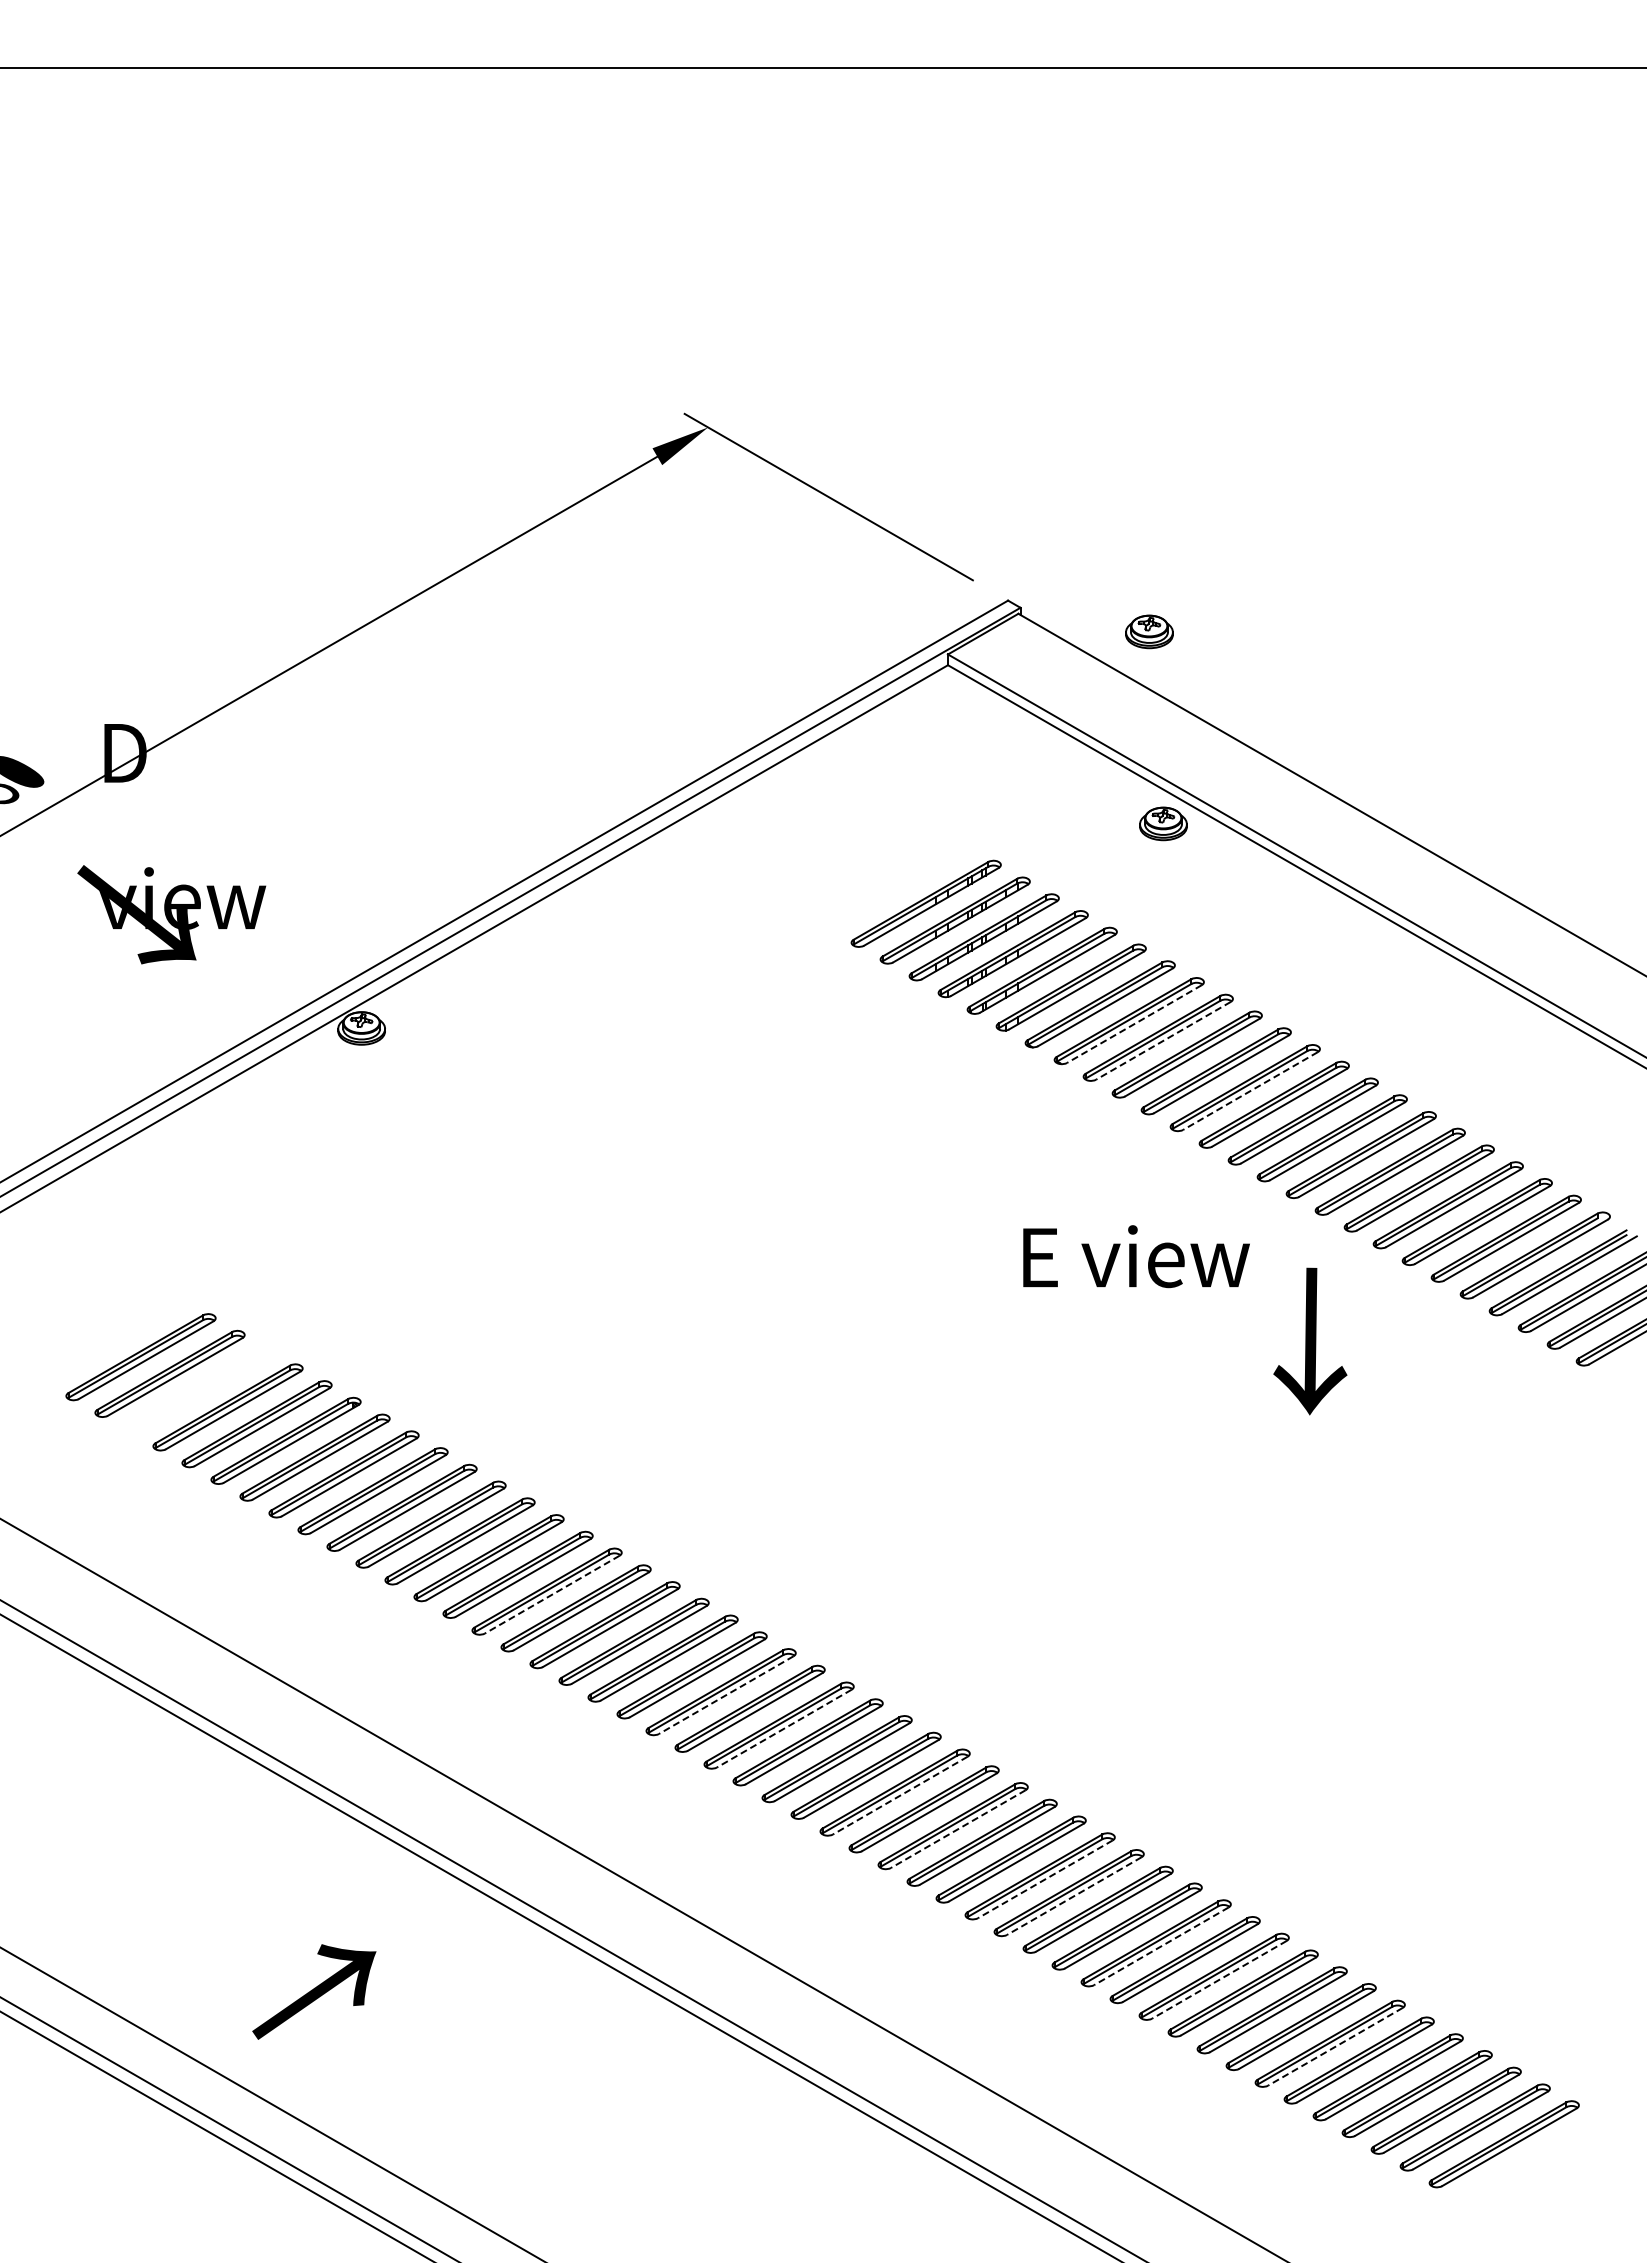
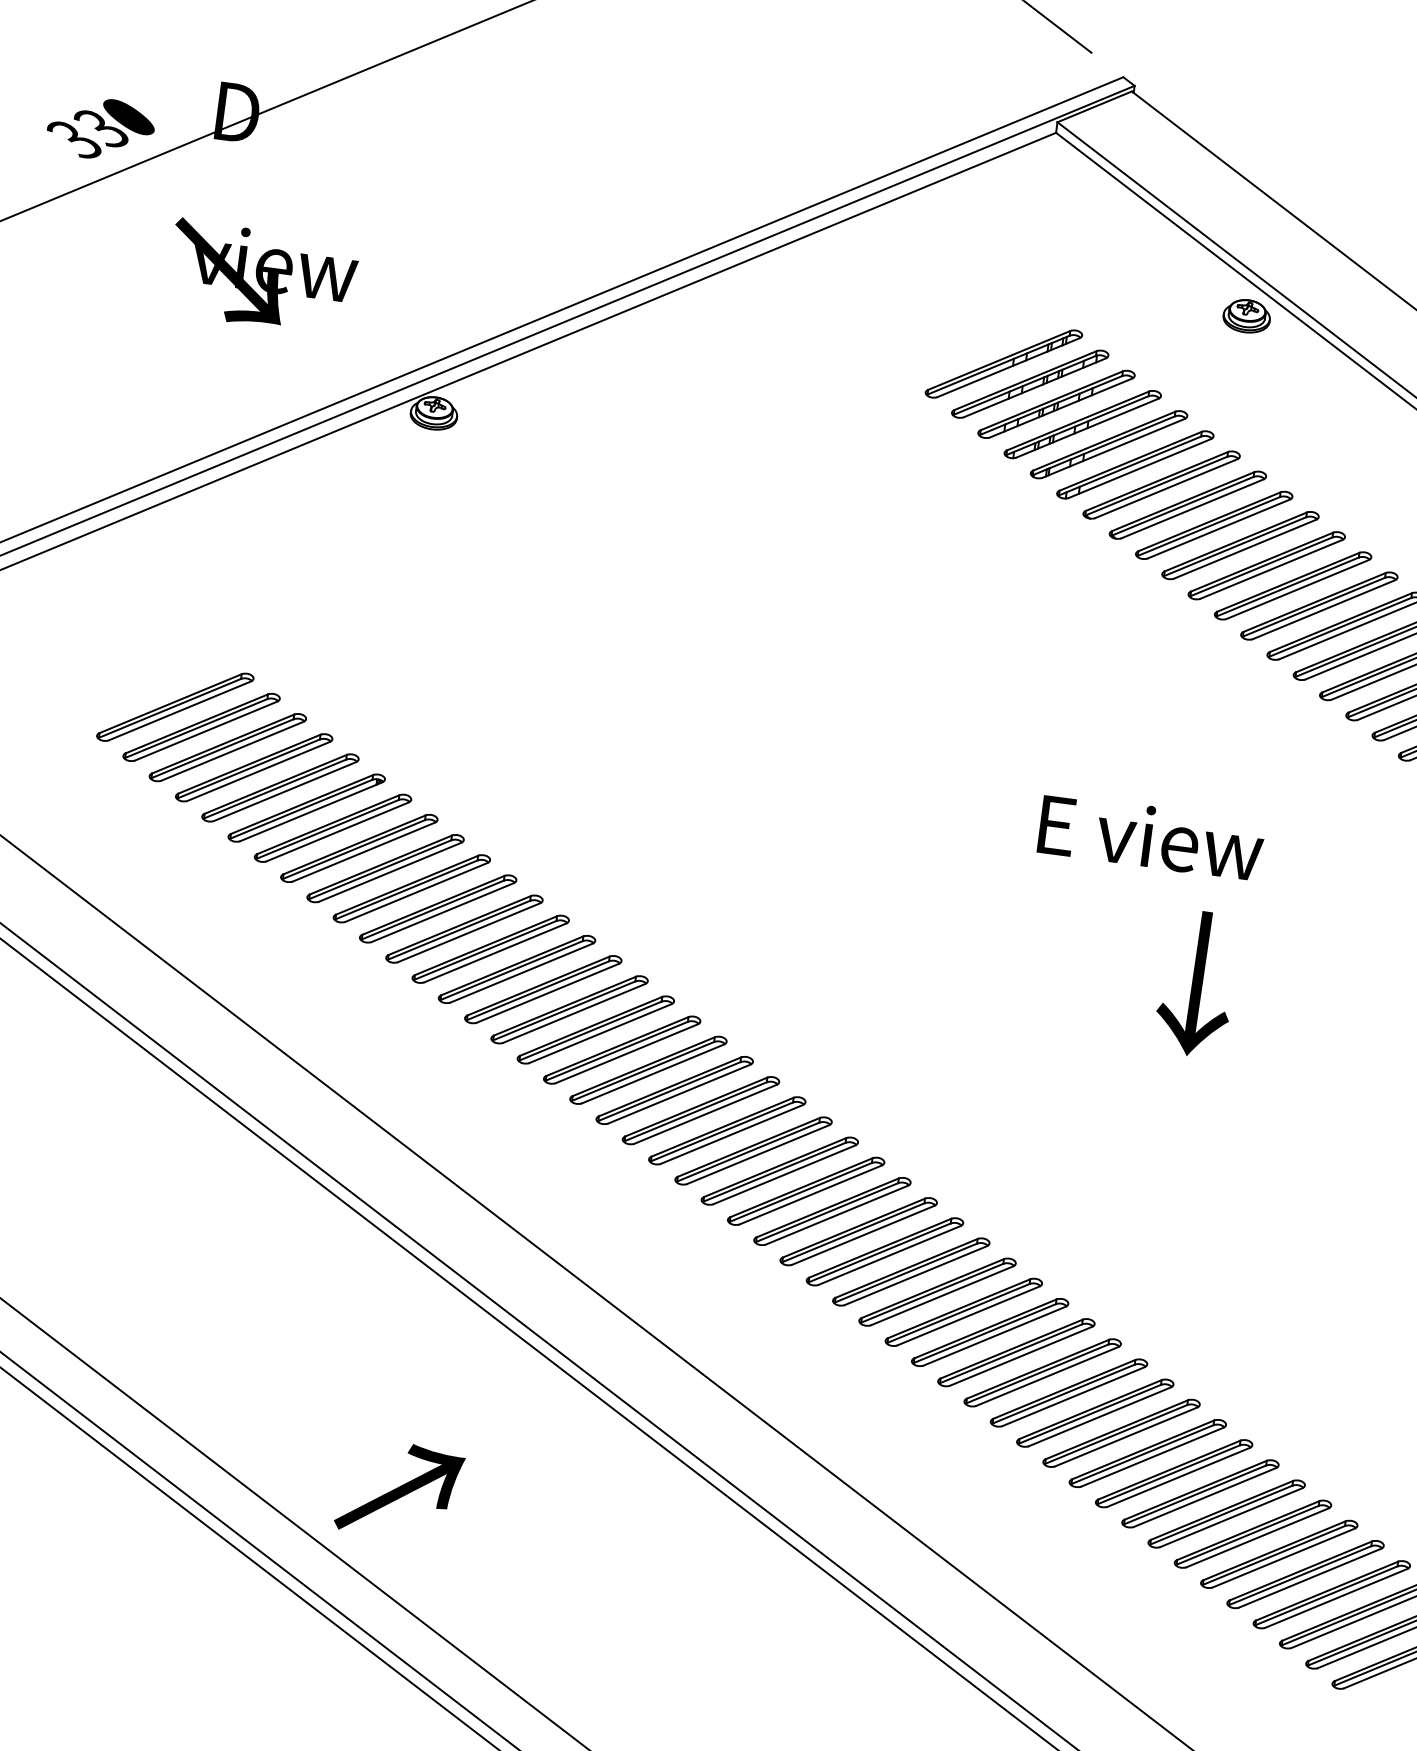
part: (1149, 631) -> (1258, 125), removed
line: (1134, 1024) -> (1192, 509), dashed -> solid
line: (1163, 1040) -> (1218, 528), dashed -> solid
line: (1250, 1091) -> (1297, 589), dashed -> solid
text: (1136, 1256) -> (1151, 837), moved
text: (1310, 1341) -> (1196, 983), moved
part: (198, 1390) -> (227, 747), added
line: (552, 1594) -> (548, 993), dashed -> solid
line: (726, 1695) -> (705, 1114), dashed -> solid
line: (784, 1728) -> (758, 1154), dashed -> solid
line: (900, 1795) -> (863, 1235), dashed -> solid
line: (958, 1829) -> (916, 1276), dashed -> solid
line: (1045, 1879) -> (994, 1336), dashed -> solid
line: (1074, 1896) -> (1021, 1356), dashed -> solid
line: (1161, 1946) -> (1100, 1416), dashed -> solid
line: (1219, 1979) -> (1152, 1456), dashed -> solid
text: (314, 1991) -> (400, 1489), moved
line: (1335, 2046) -> (1257, 1537), dashed -> solid

